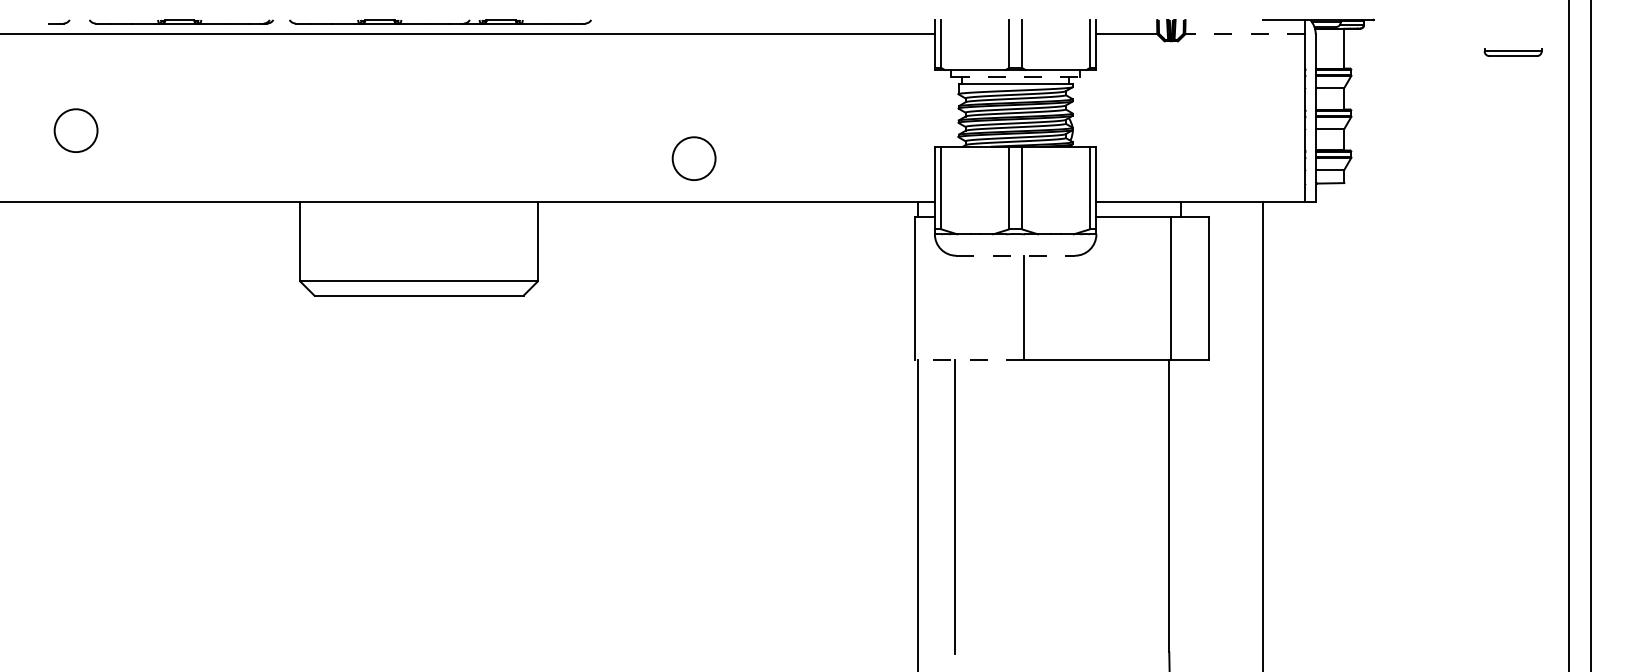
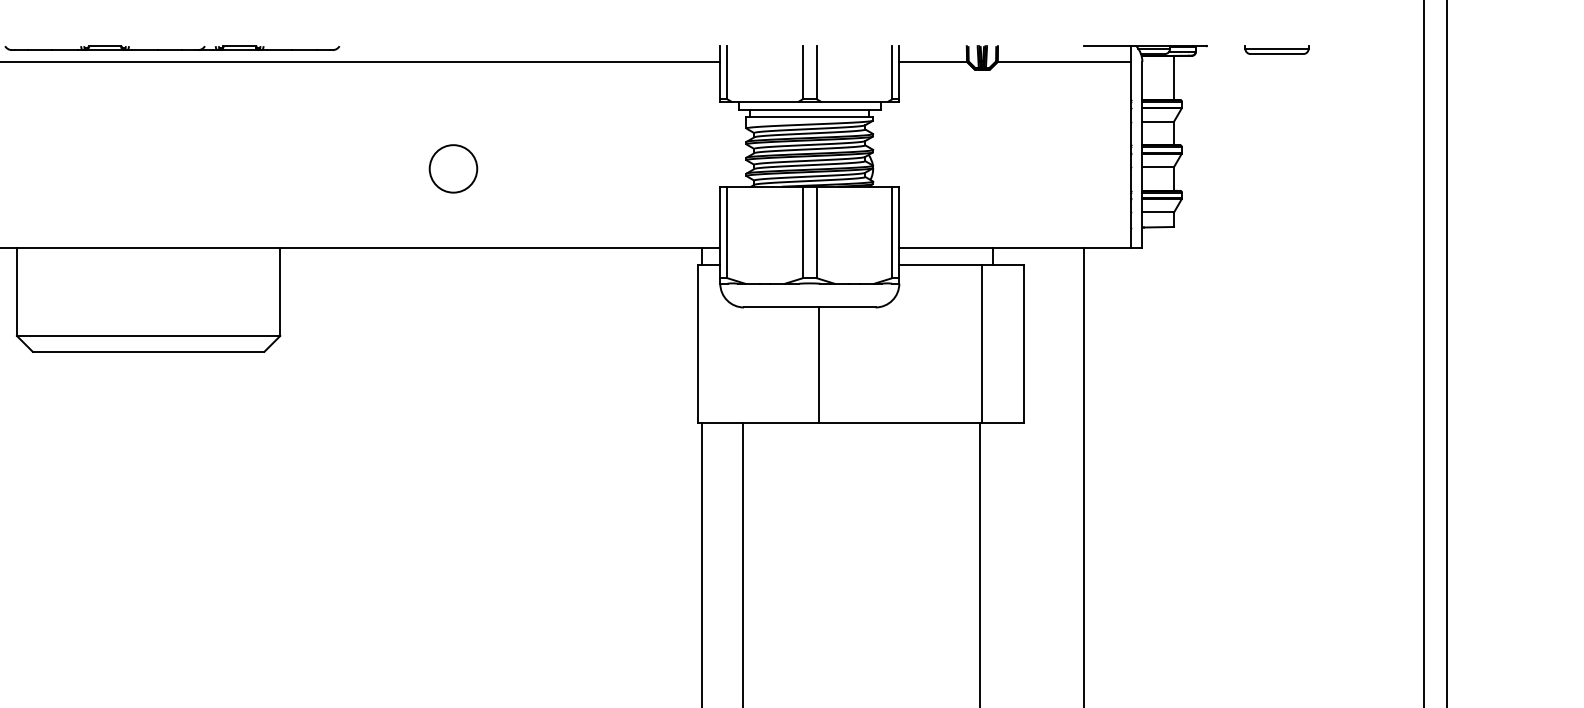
line: (1245, 34) -> (1064, 62), dashed -> solid
part: (1512, 52) -> (1276, 50), moved
line: (1016, 77) -> (810, 109), dashed -> solid
circle: (693, 158) -> (452, 168), moved
line: (1016, 255) -> (810, 307), dashed -> solid
line: (968, 360) -> (757, 423), dashed -> solid

